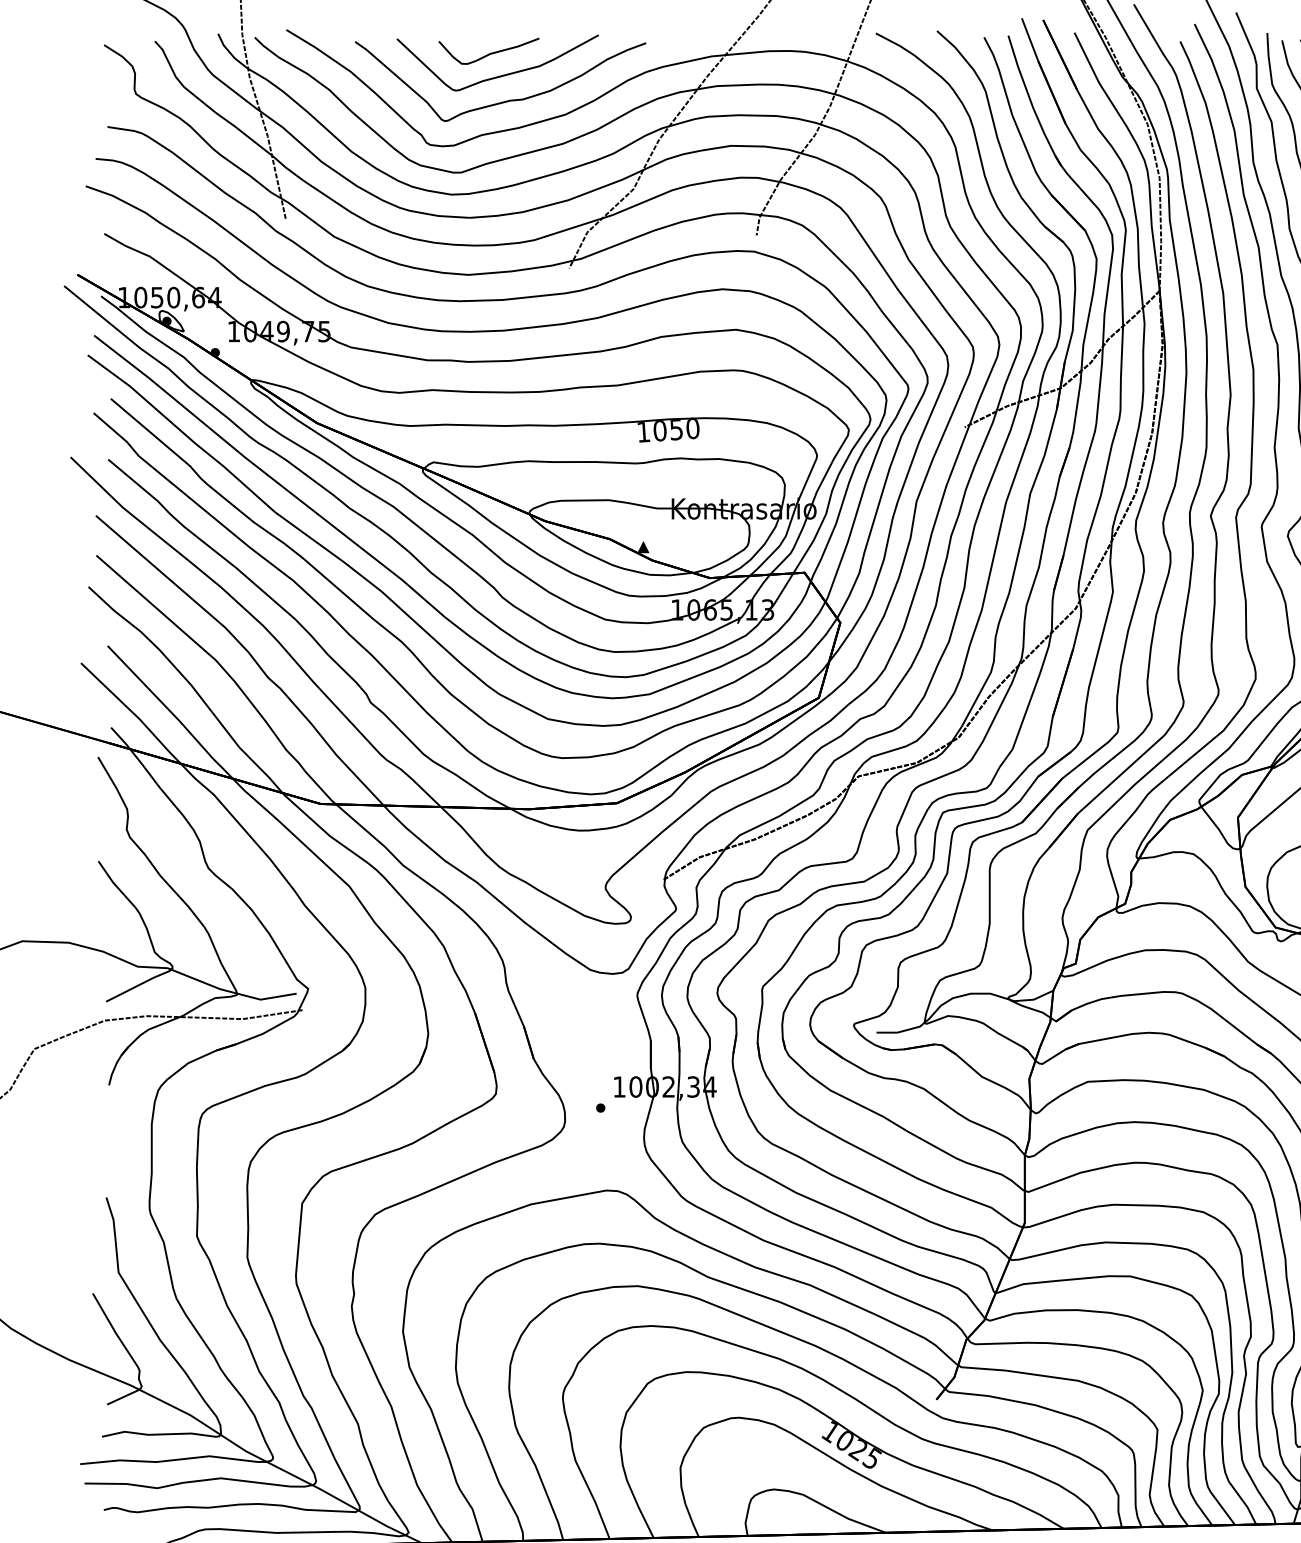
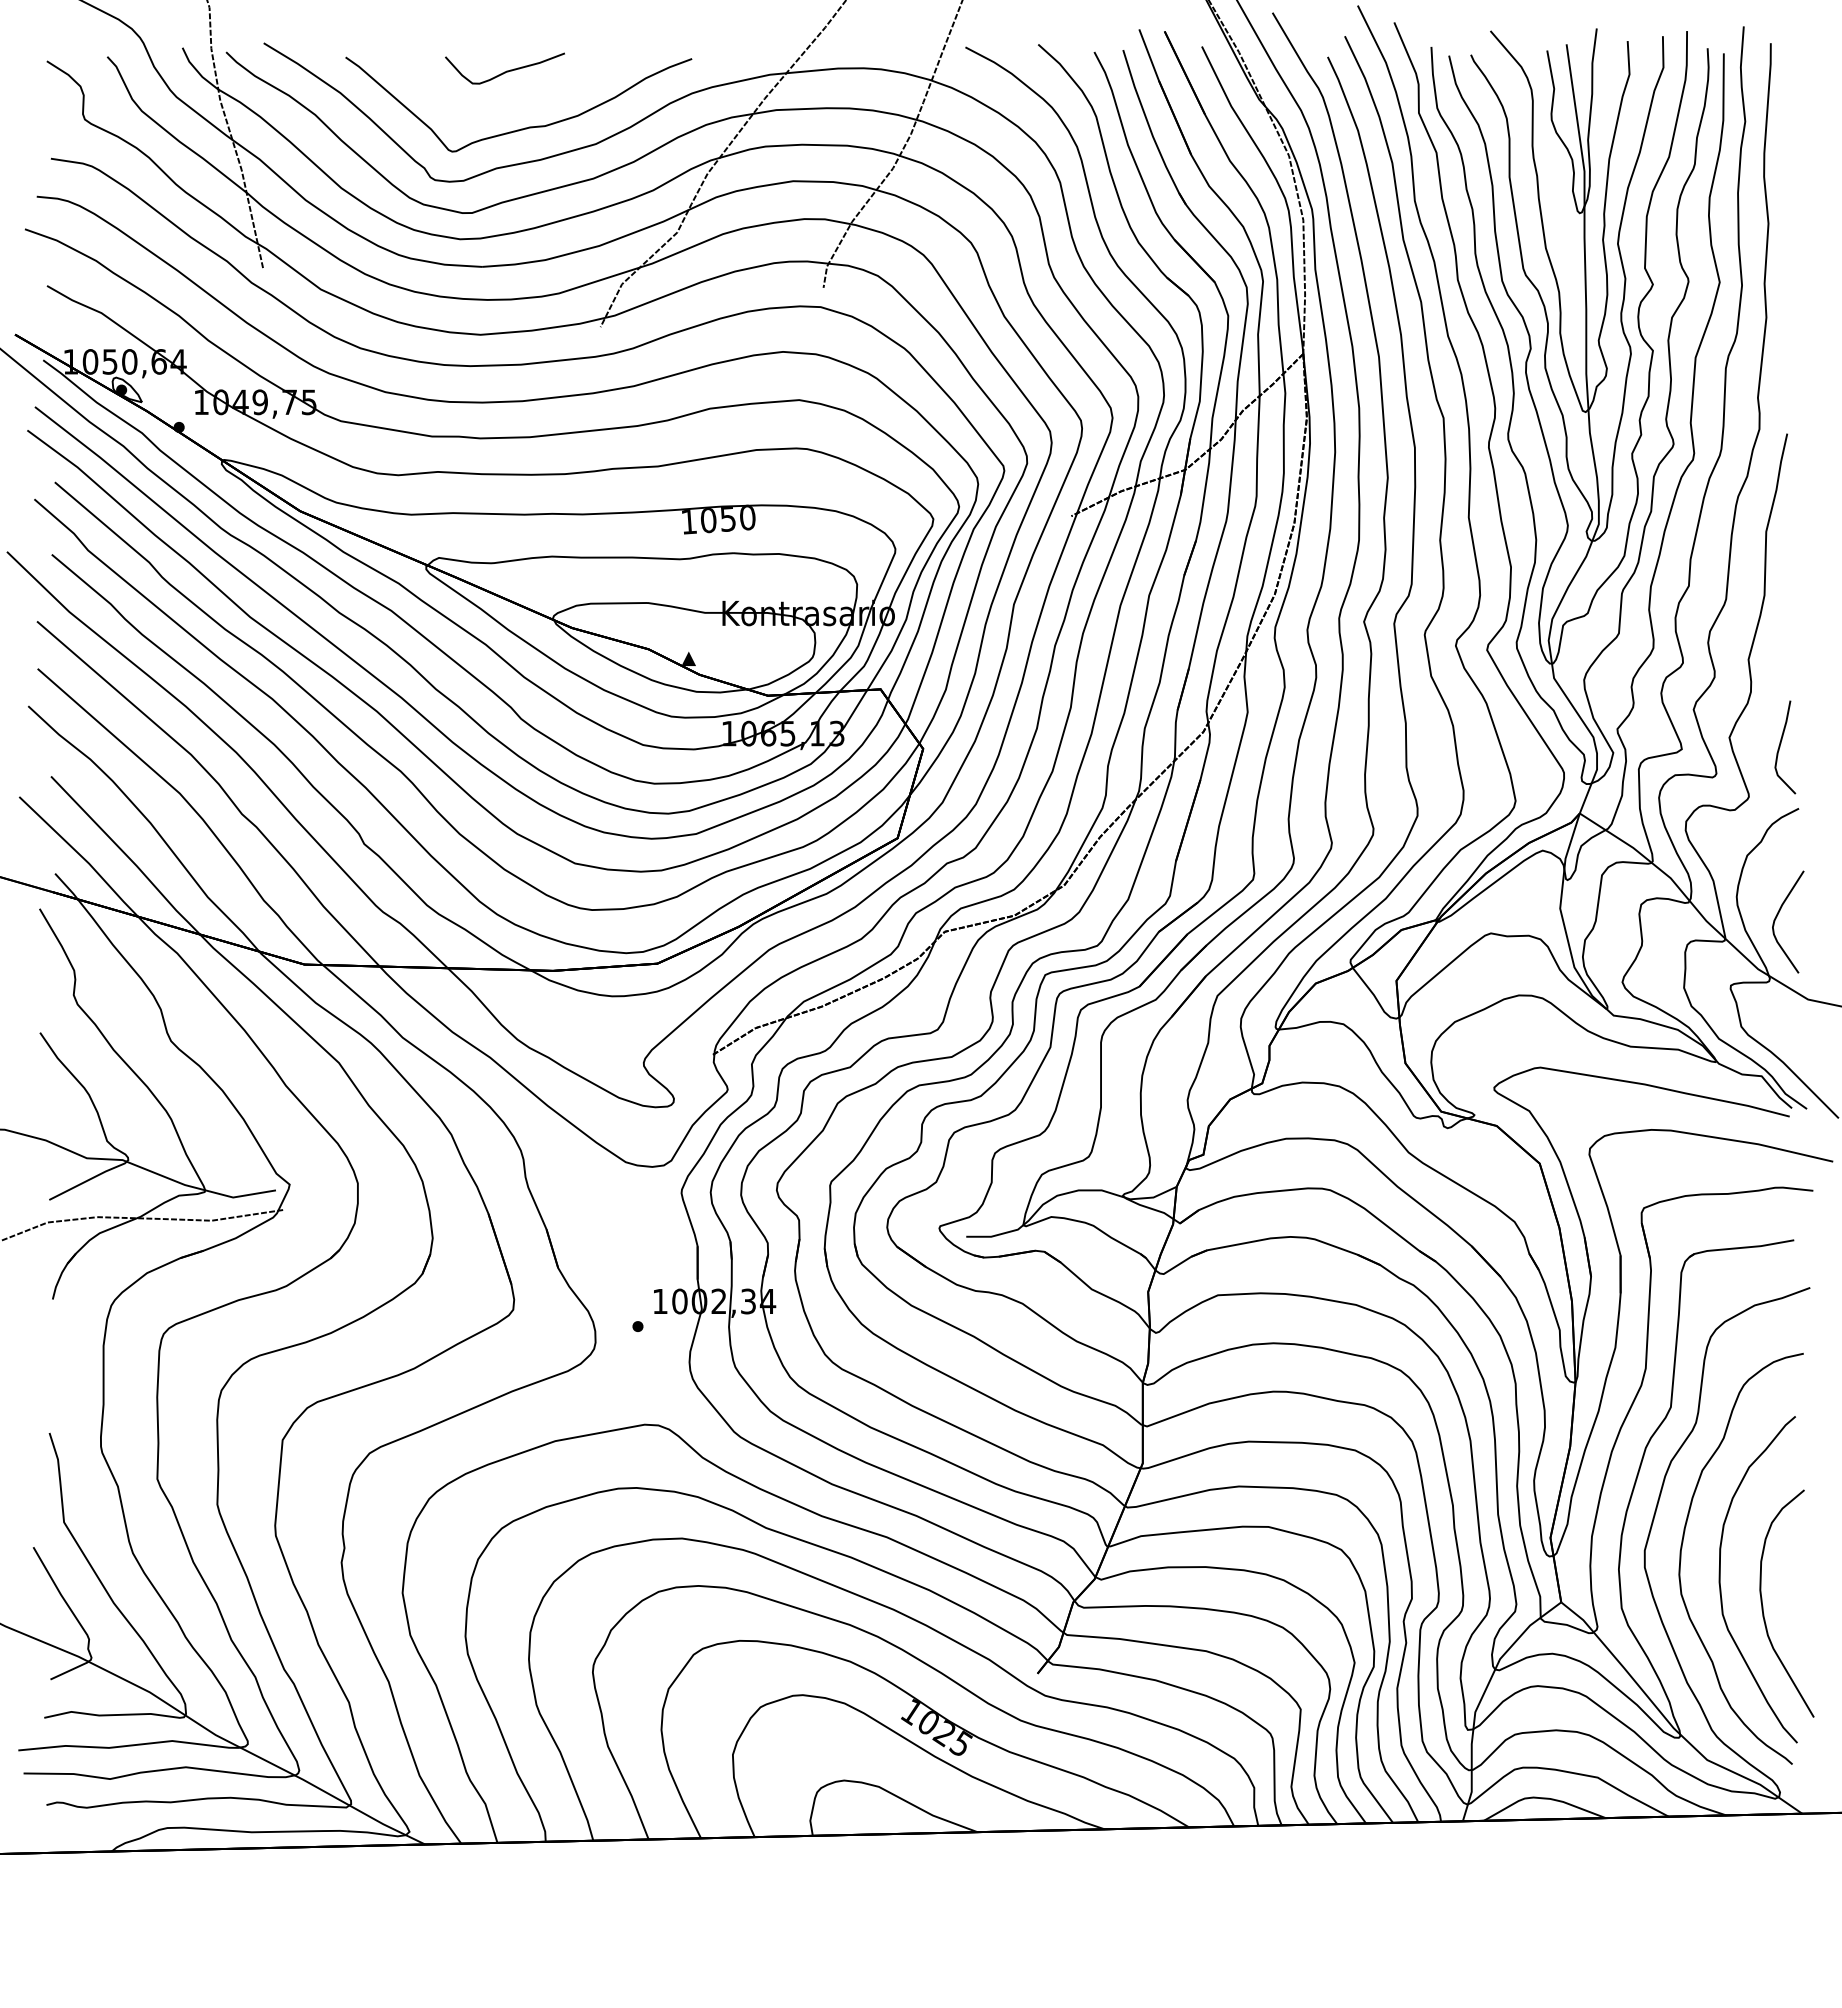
curve: (502, 74) -> (521, 96), removed

